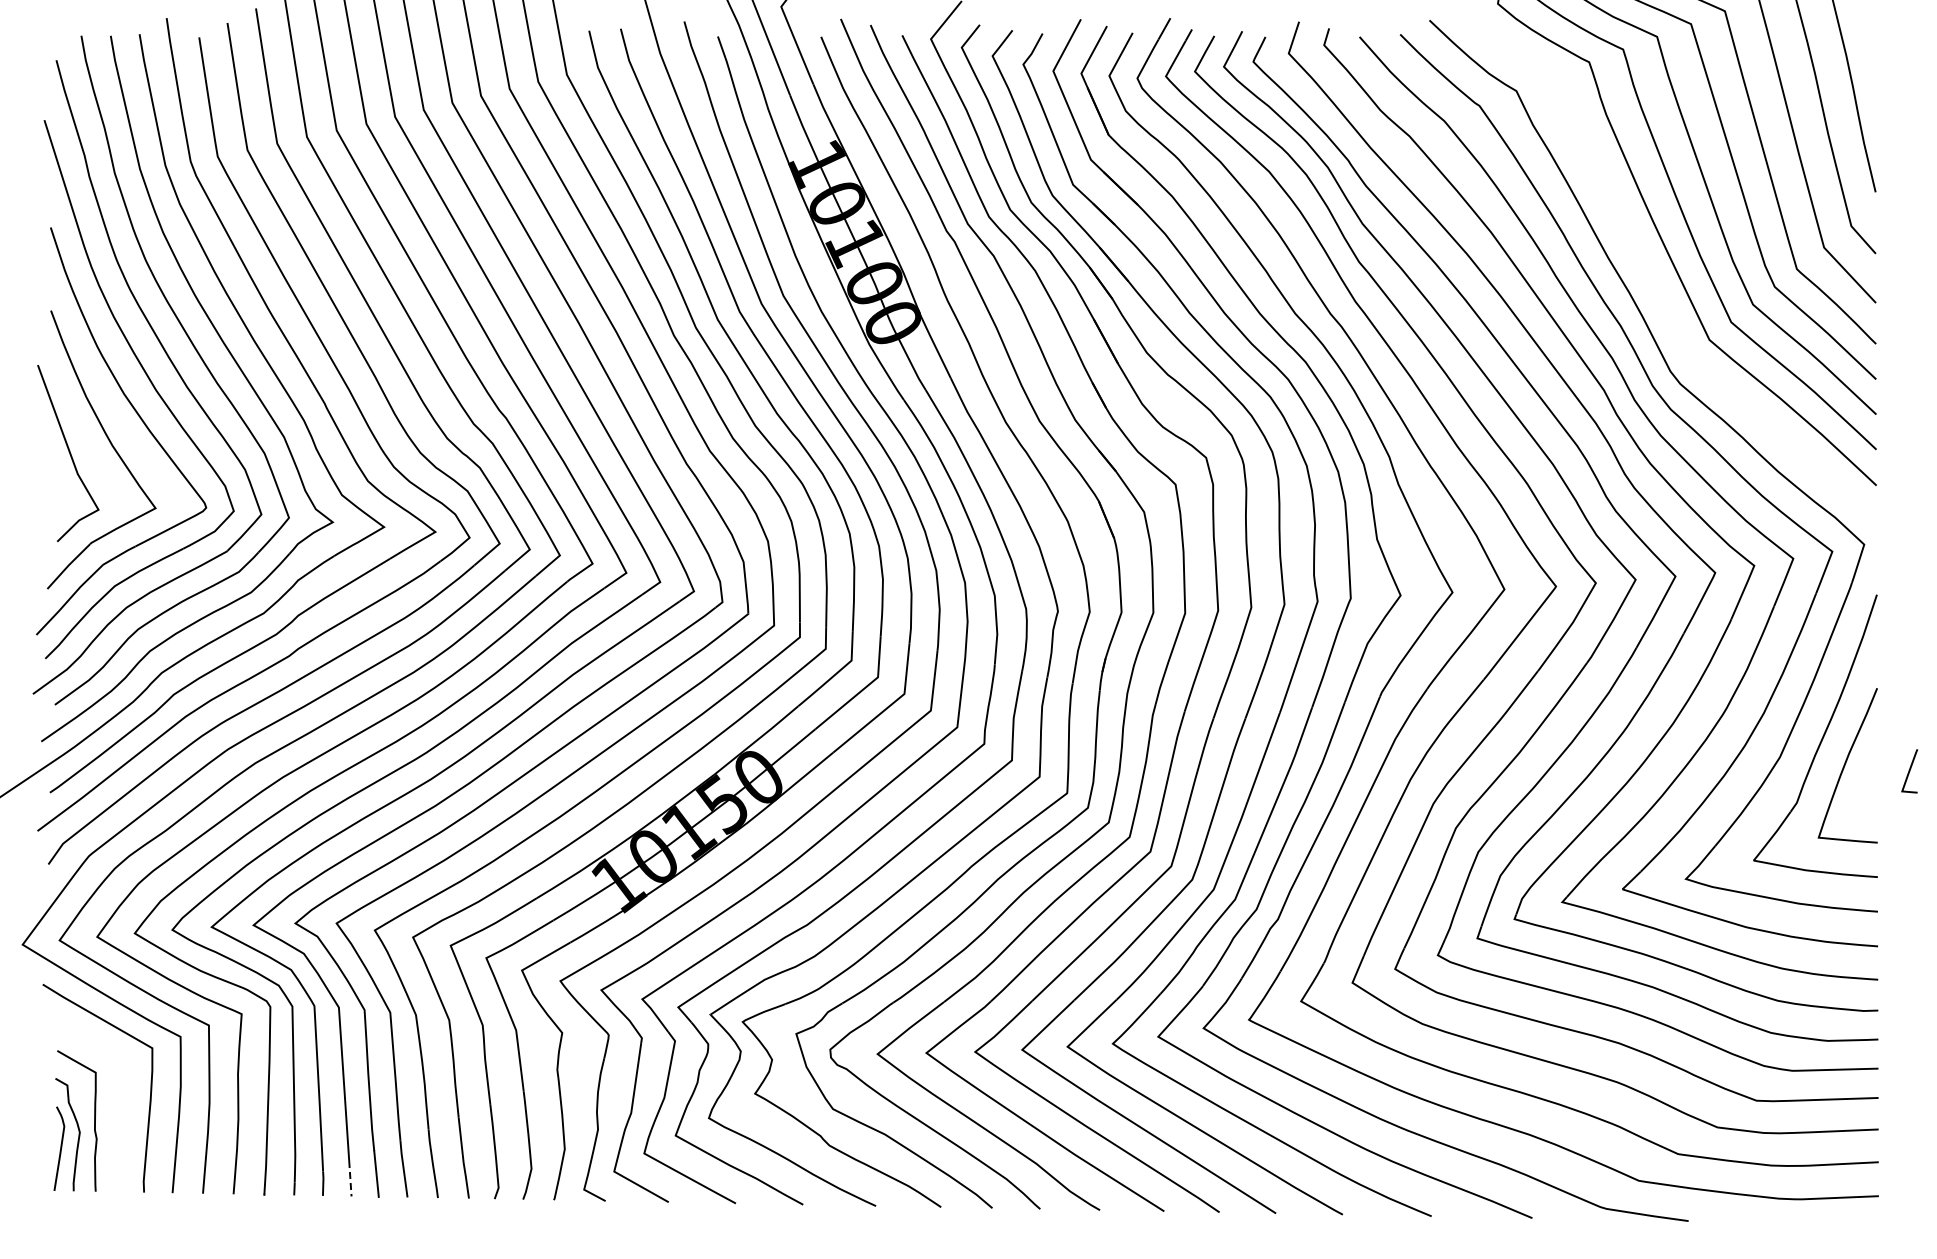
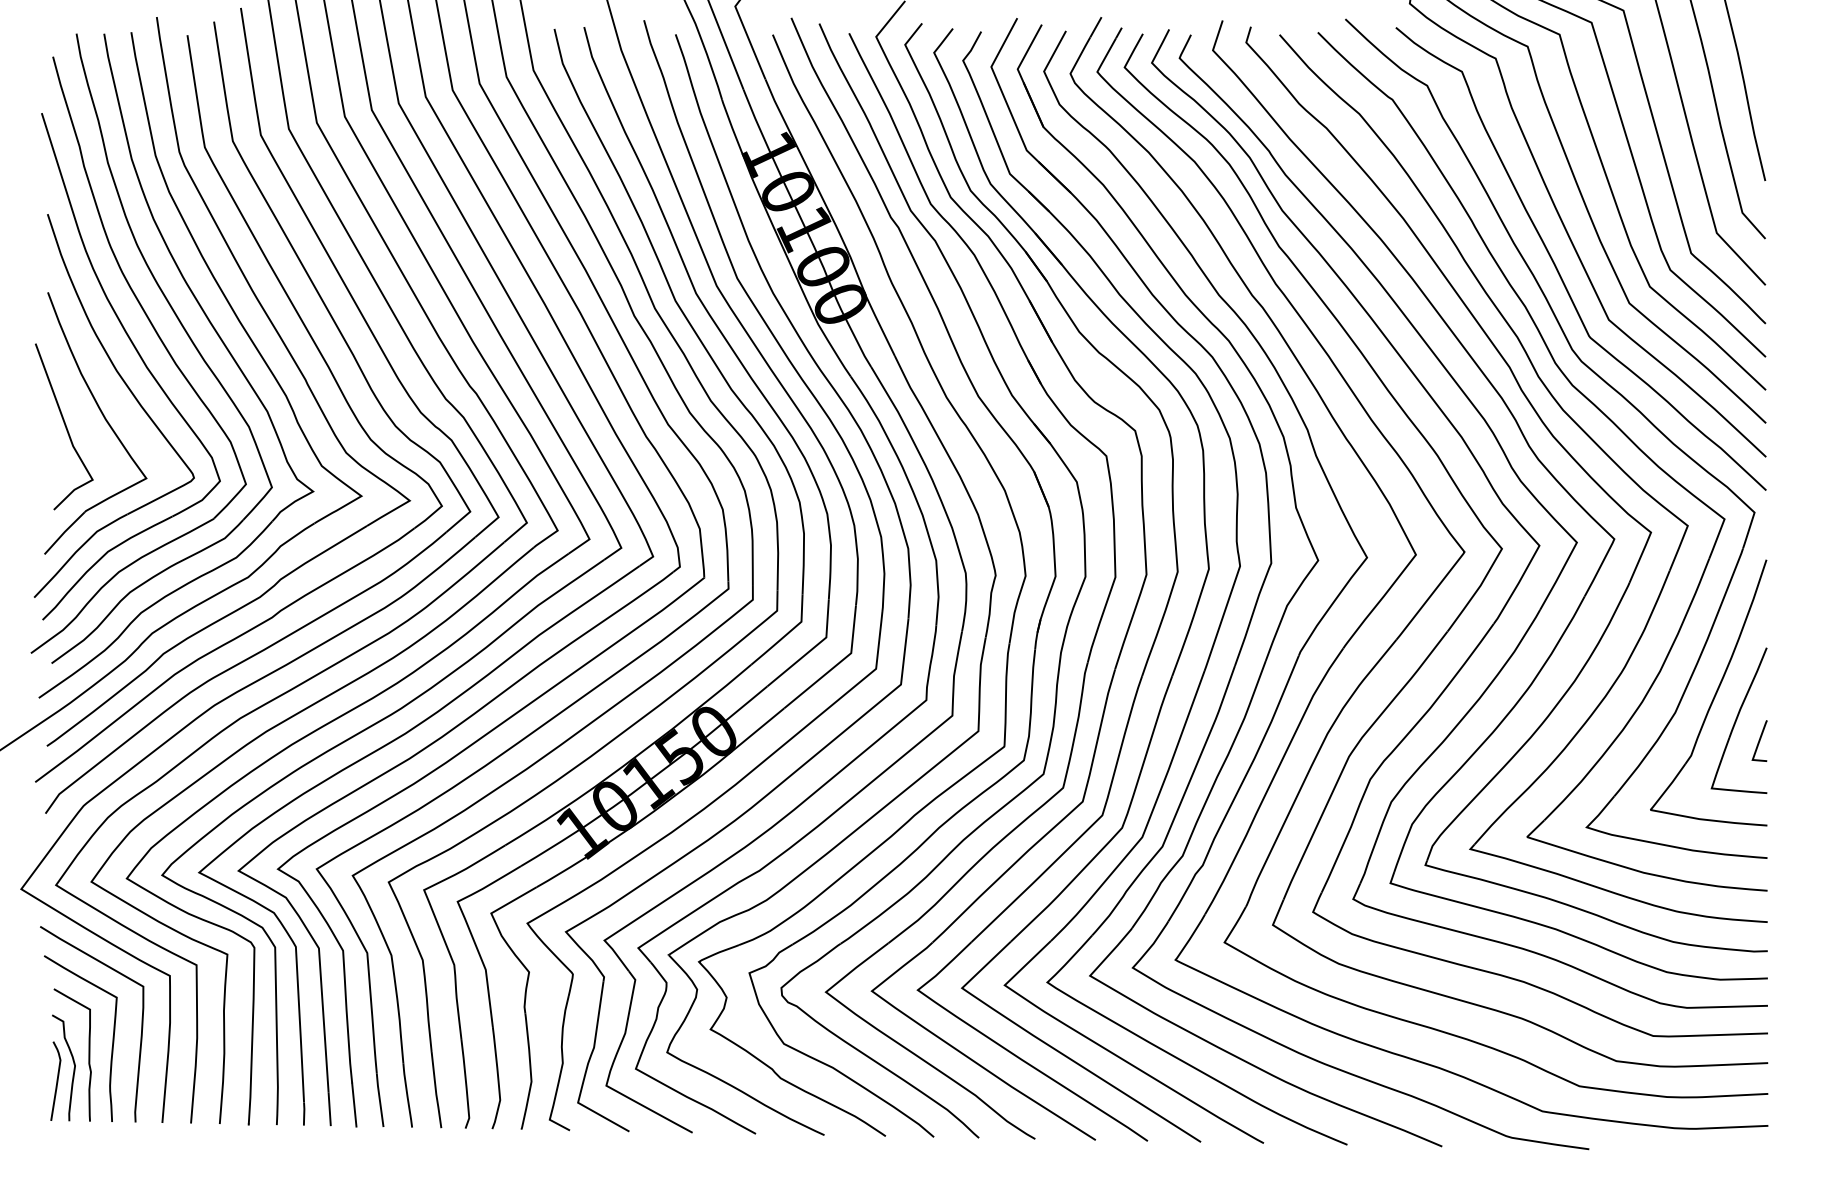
curve: (1655, 286) -> (1558, 269), added
line: (1909, 771) -> (1759, 741), moved
curve: (119, 1103) -> (112, 1038), added
line: (350, 1177) -> (329, 1108), dashed -> solid

